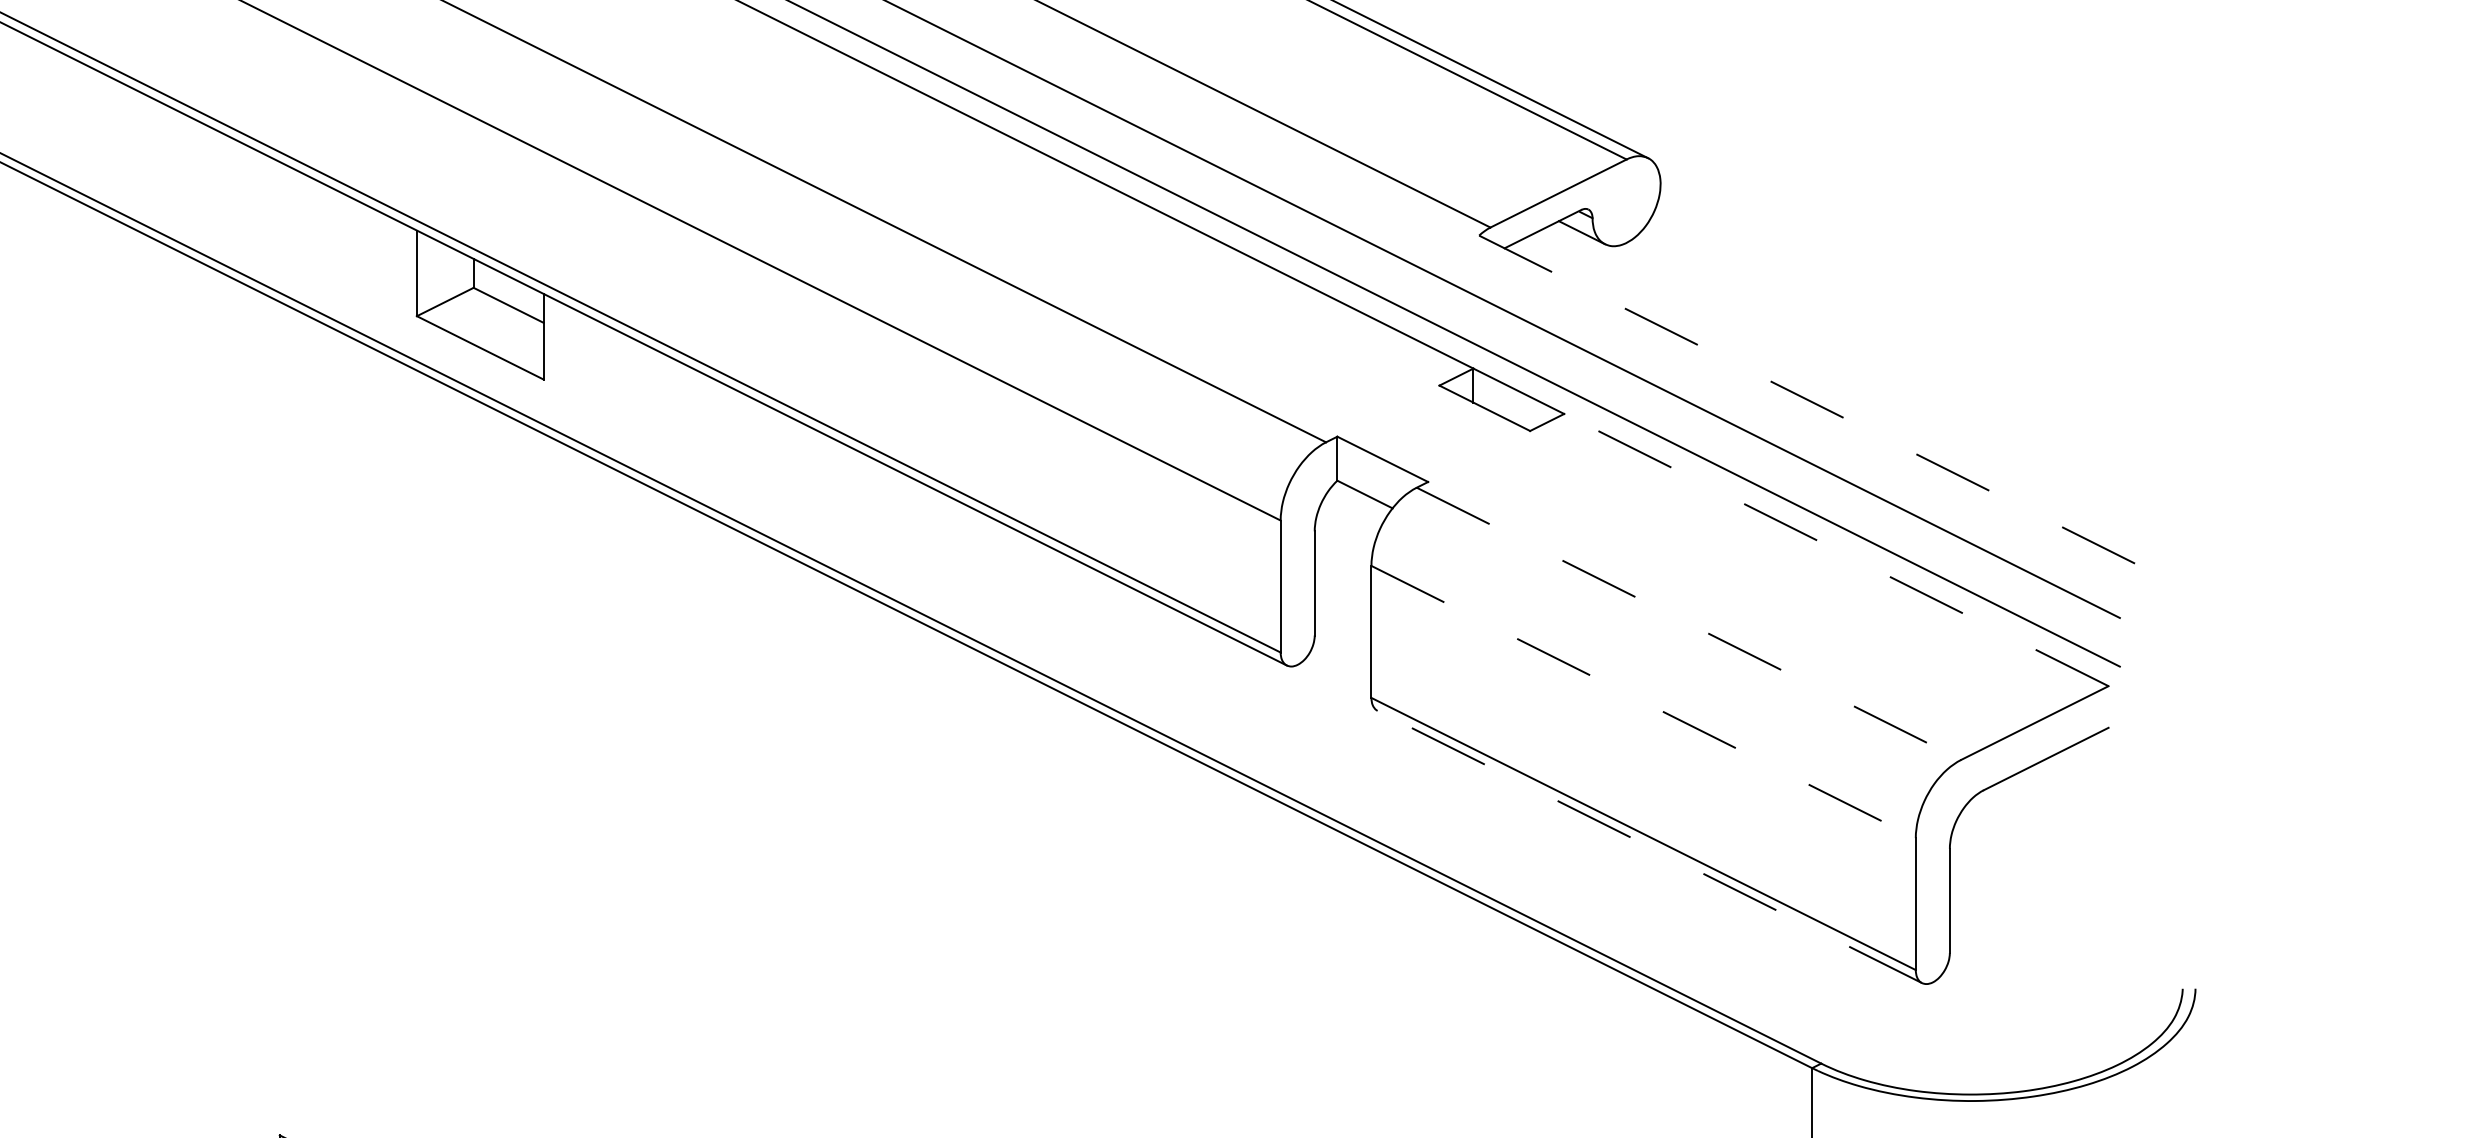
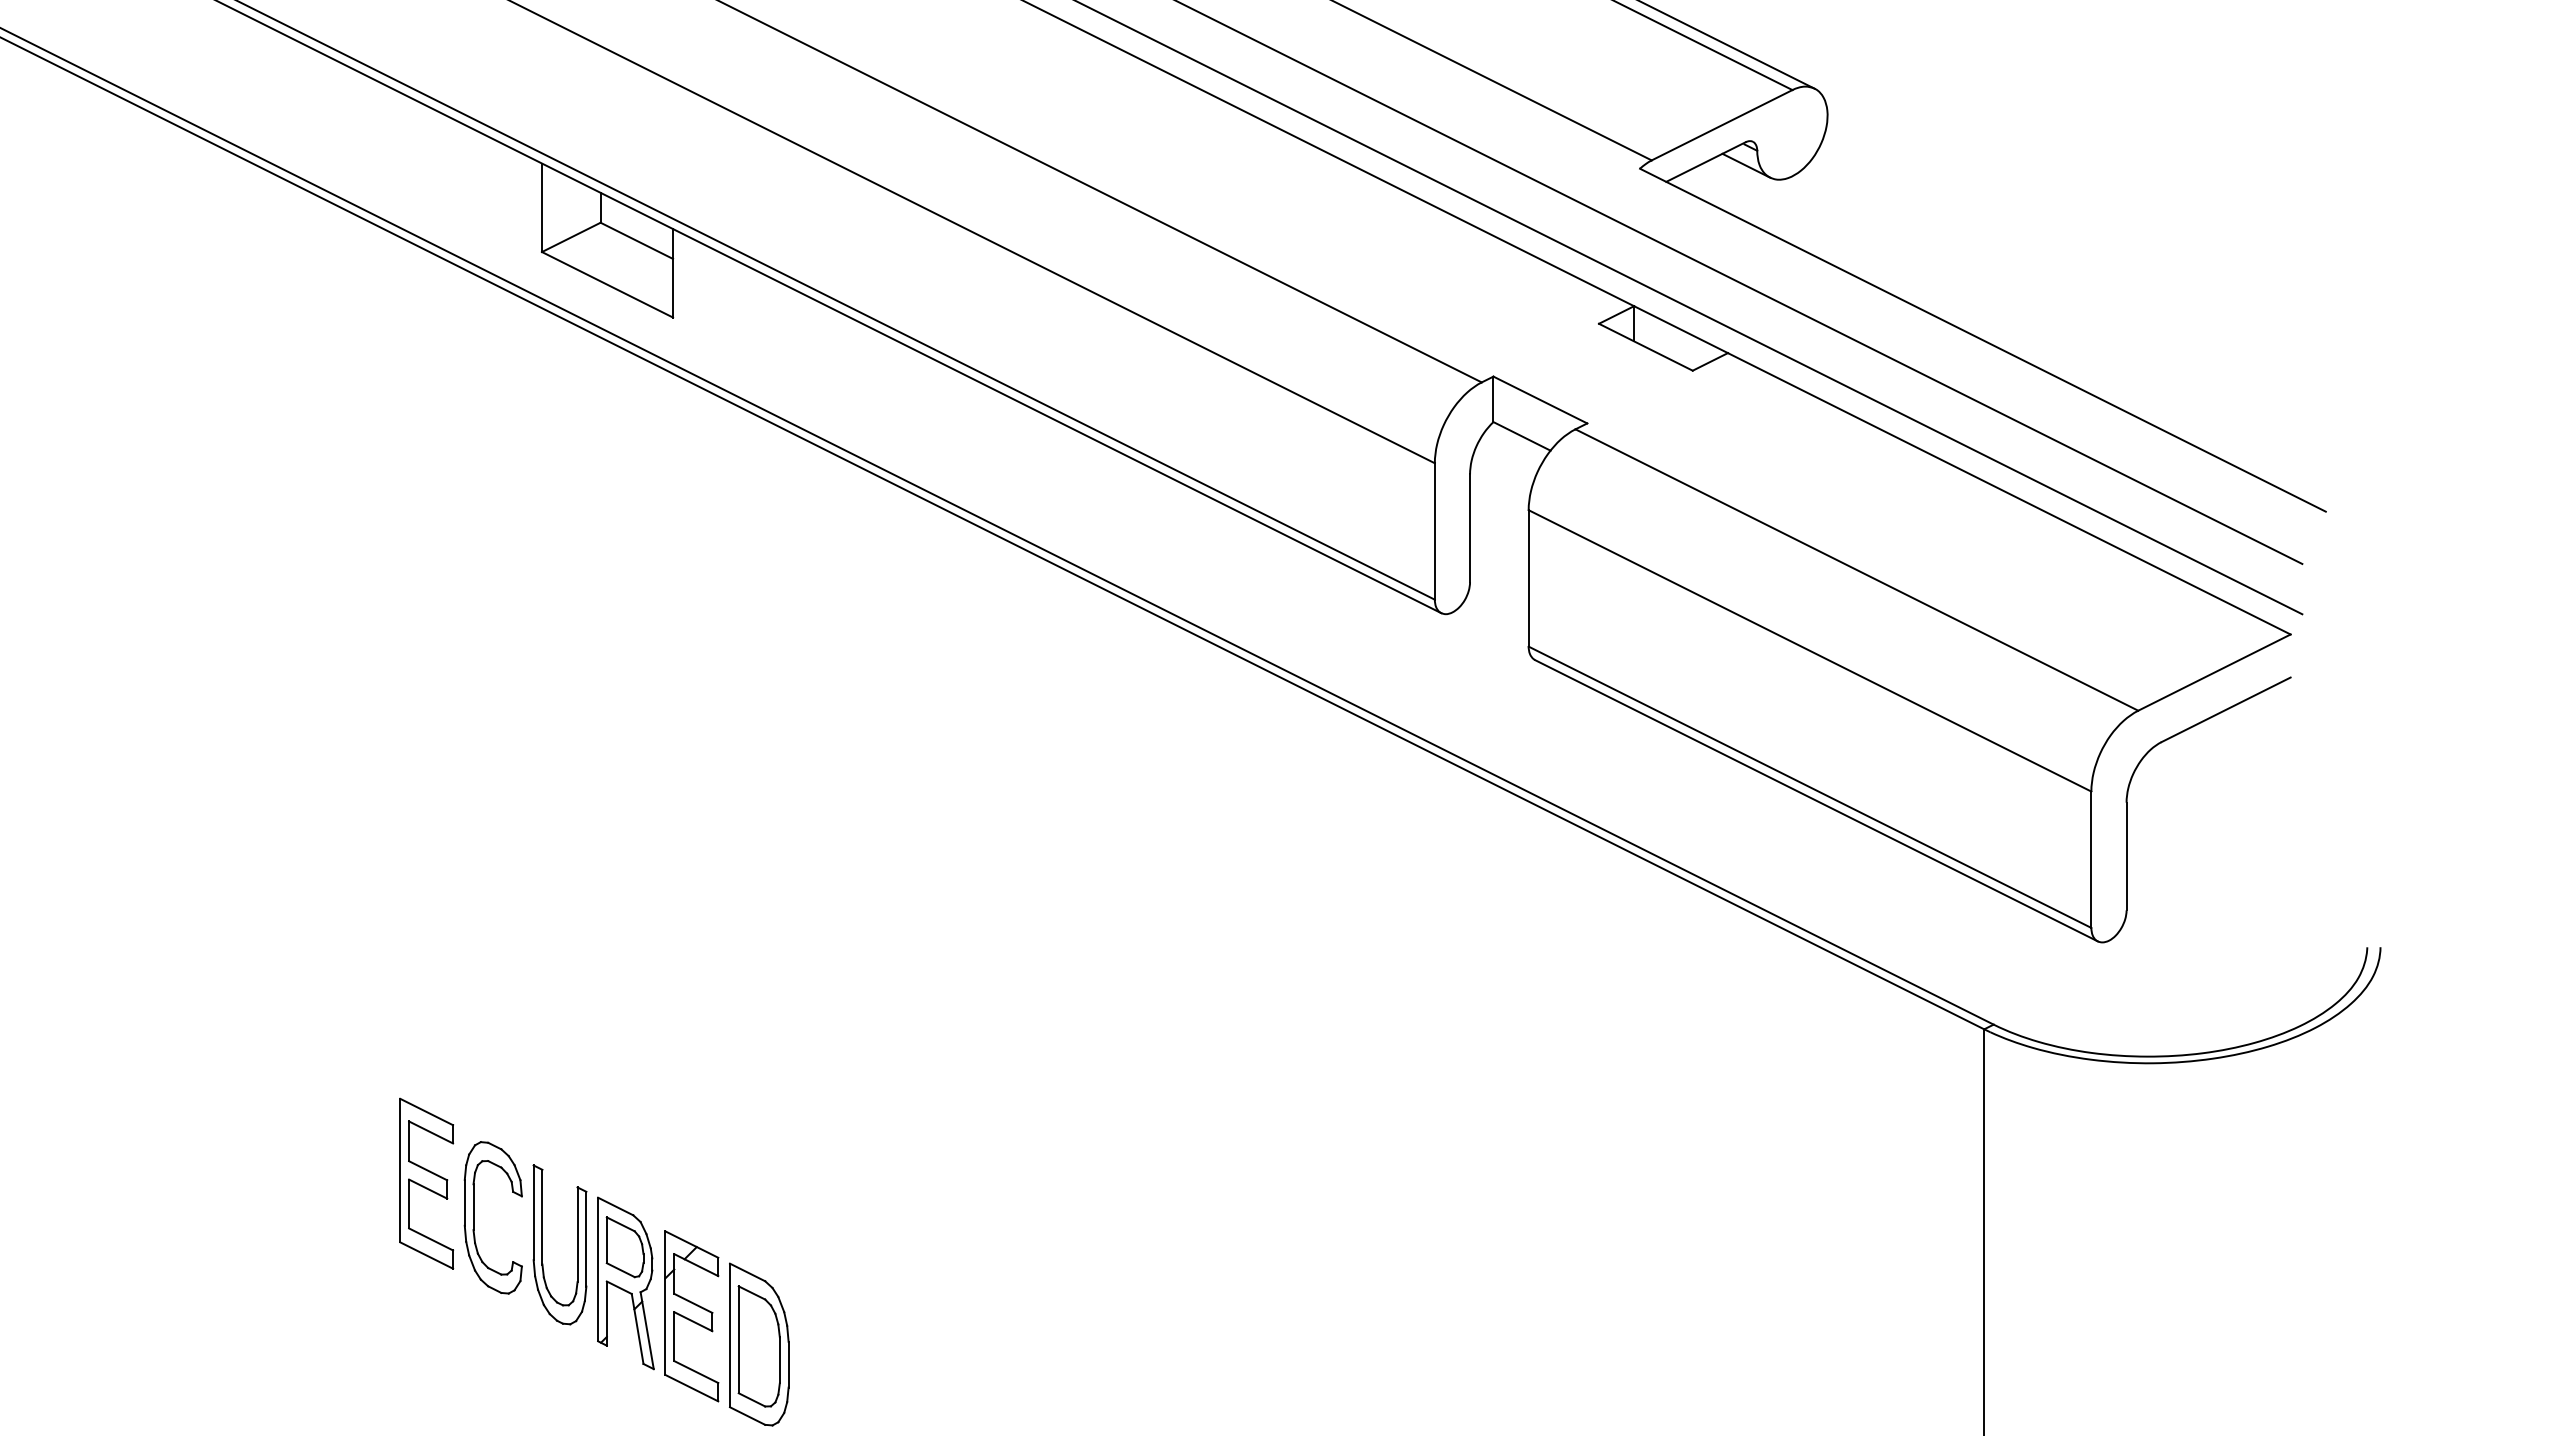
line: (1811, 401) -> (1983, 340), dashed -> solid
line: (1836, 549) -> (2009, 493), dashed -> solid
line: (1688, 624) -> (1856, 570), dashed -> solid
line: (1644, 701) -> (1810, 650), dashed -> solid
line: (1649, 846) -> (1816, 800), dashed -> solid

